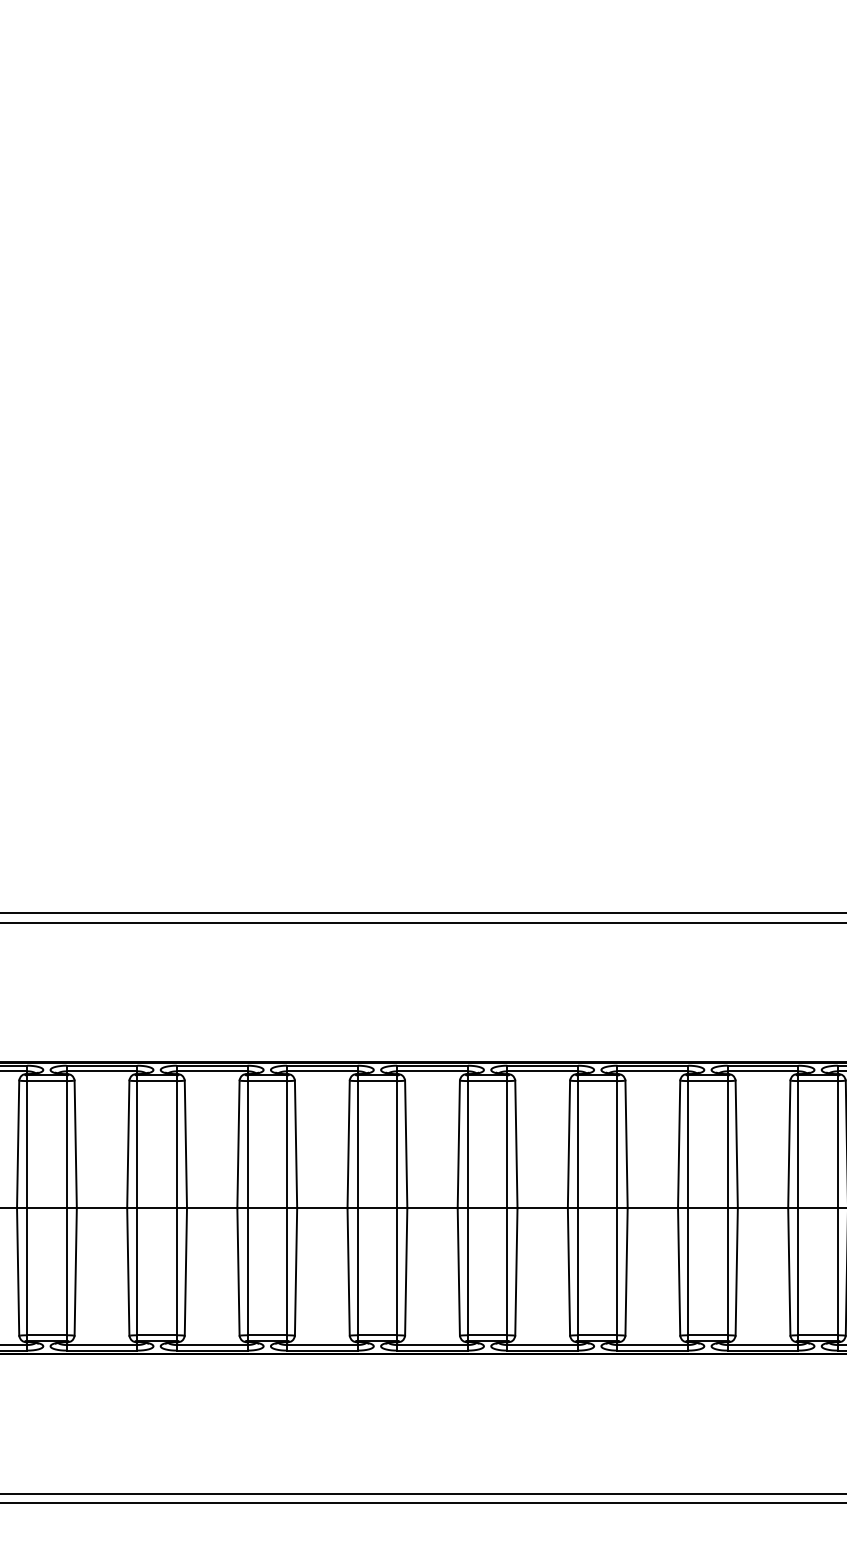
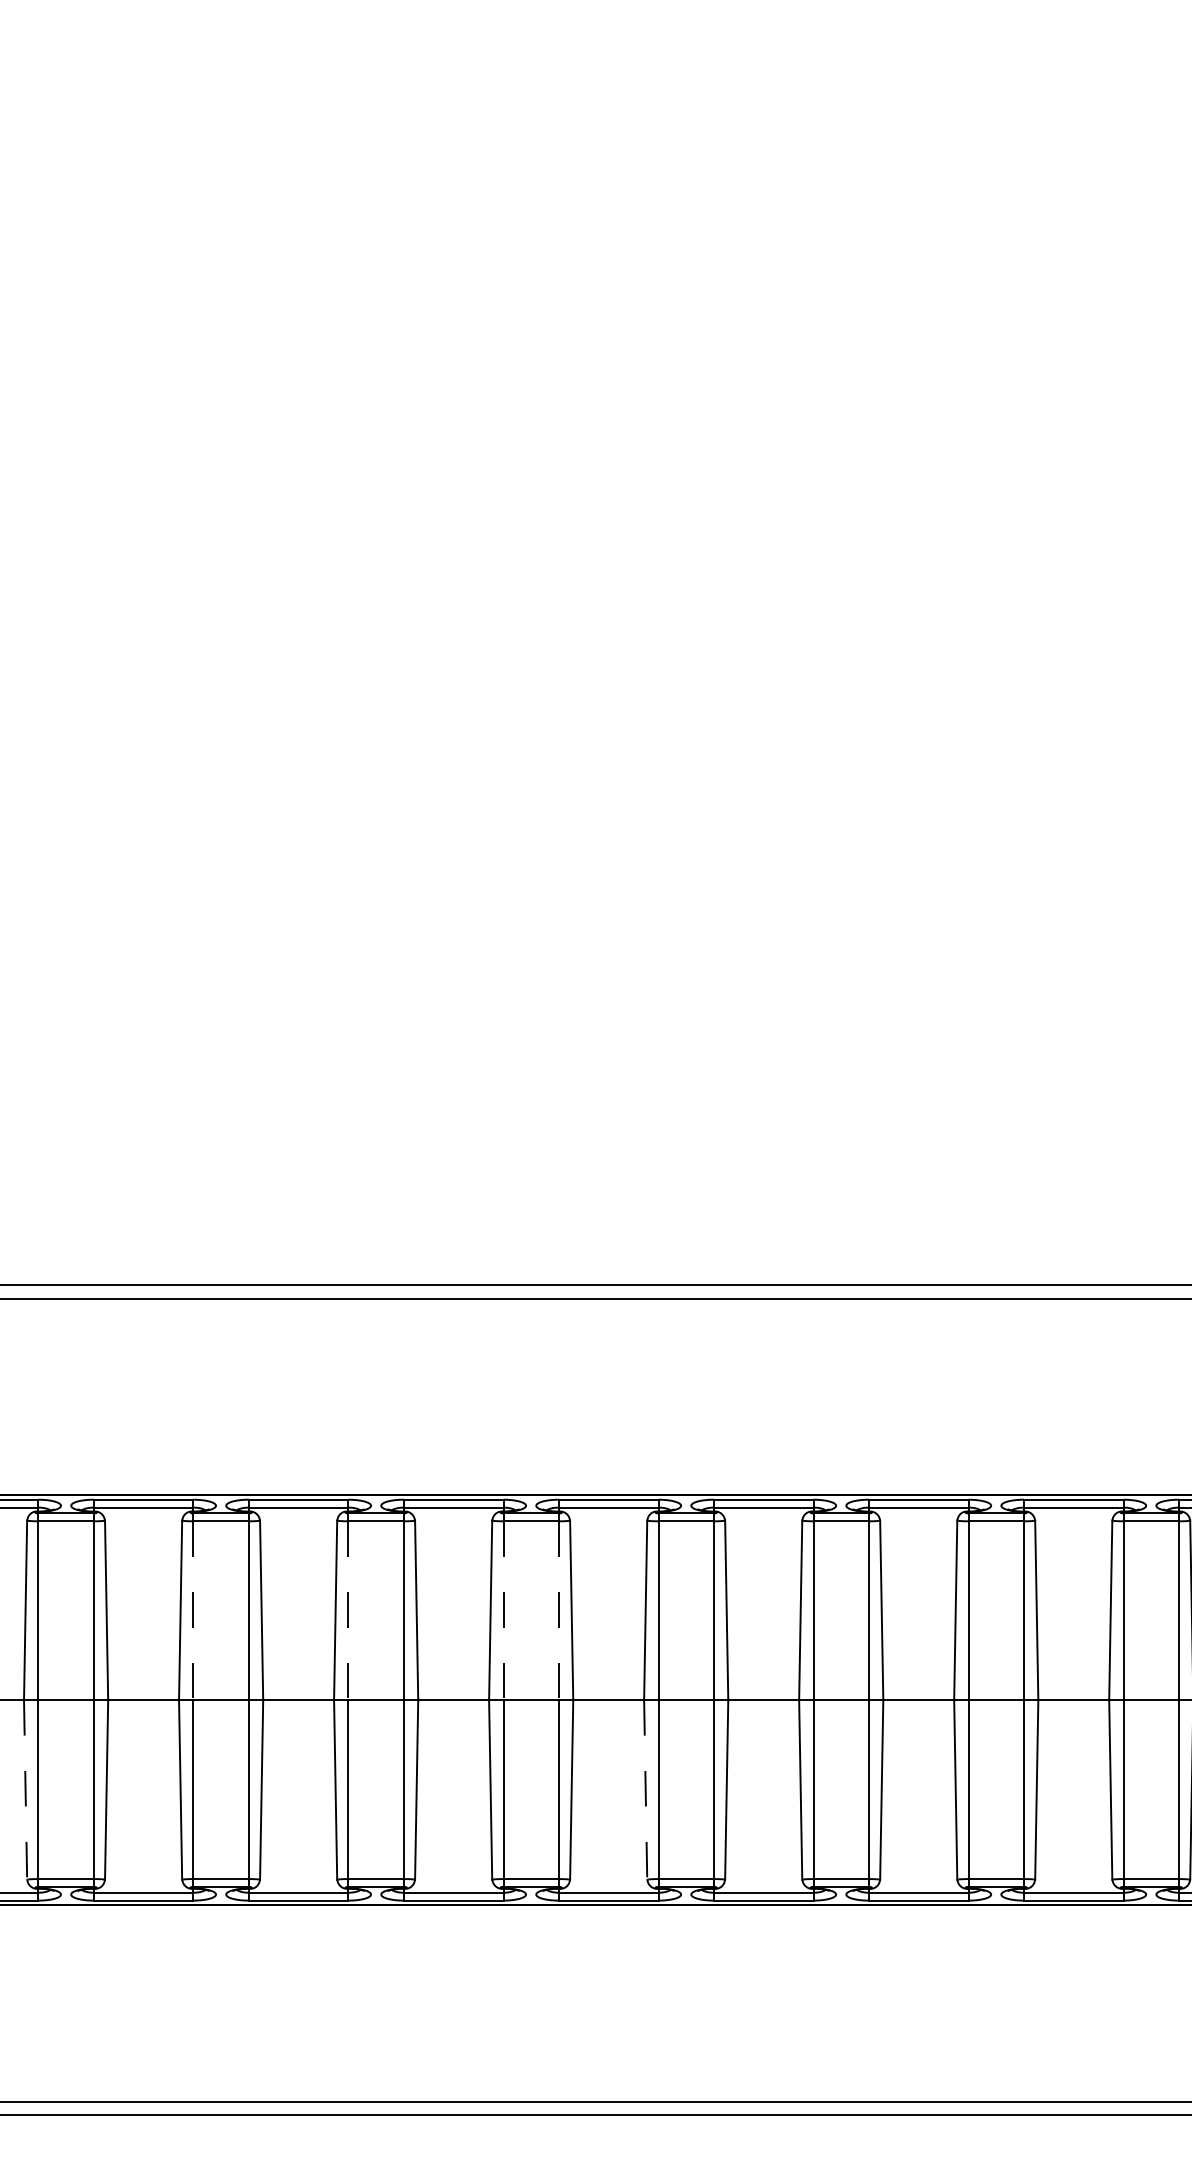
line: (137, 1144) -> (193, 1610), solid -> dashed
line: (247, 1144) -> (348, 1610), solid -> dashed
line: (357, 1144) -> (503, 1610), solid -> dashed
line: (397, 1144) -> (559, 1610), solid -> dashed
line: (18, 1272) -> (26, 1790), solid -> dashed
line: (458, 1272) -> (645, 1790), solid -> dashed

